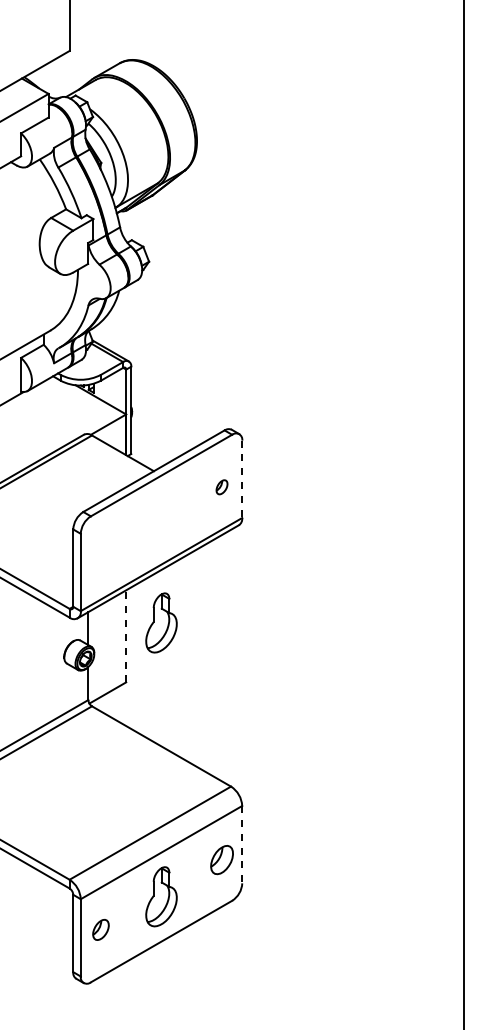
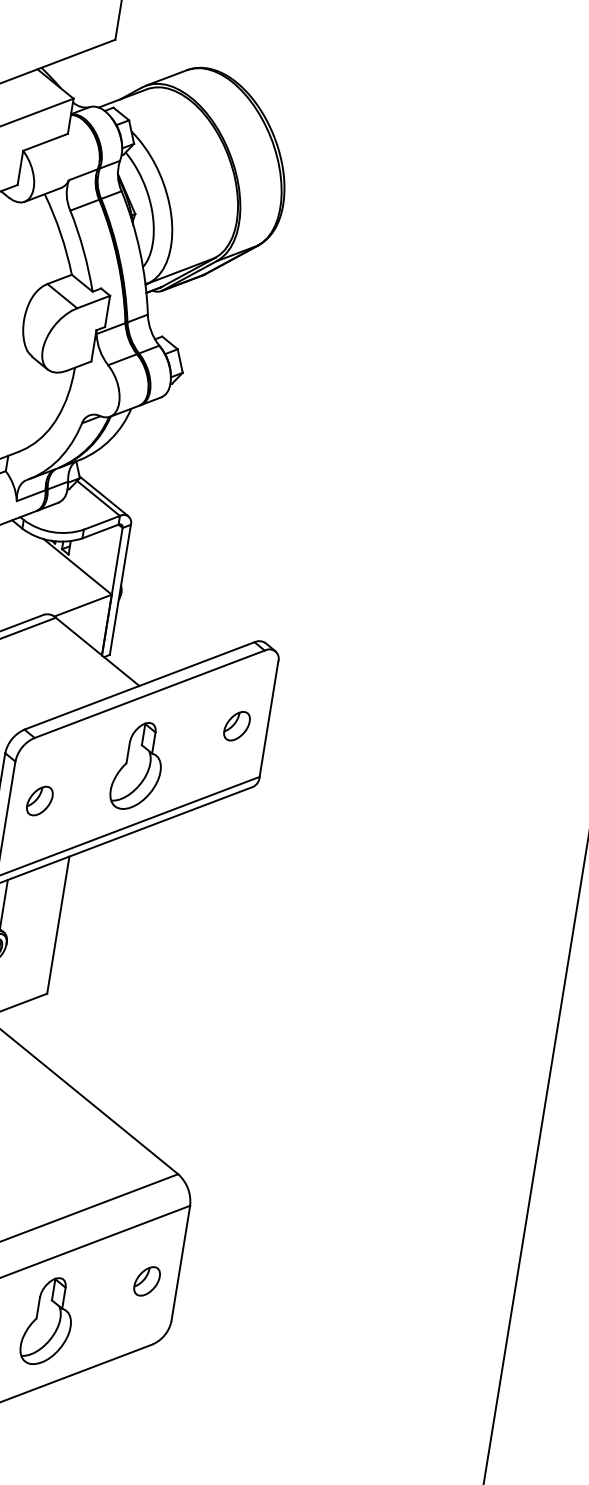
line: (242, 479) -> (269, 719), dashed -> solid
part: (221, 487) -> (236, 726), size x1.43
part: (100, 557) -> (39, 801), added
part: (161, 622) -> (138, 765), moved
line: (126, 635) -> (58, 923), dashed -> solid
line: (242, 844) -> (181, 1263), dashed -> solid
part: (221, 859) -> (146, 1280), size x0.71

